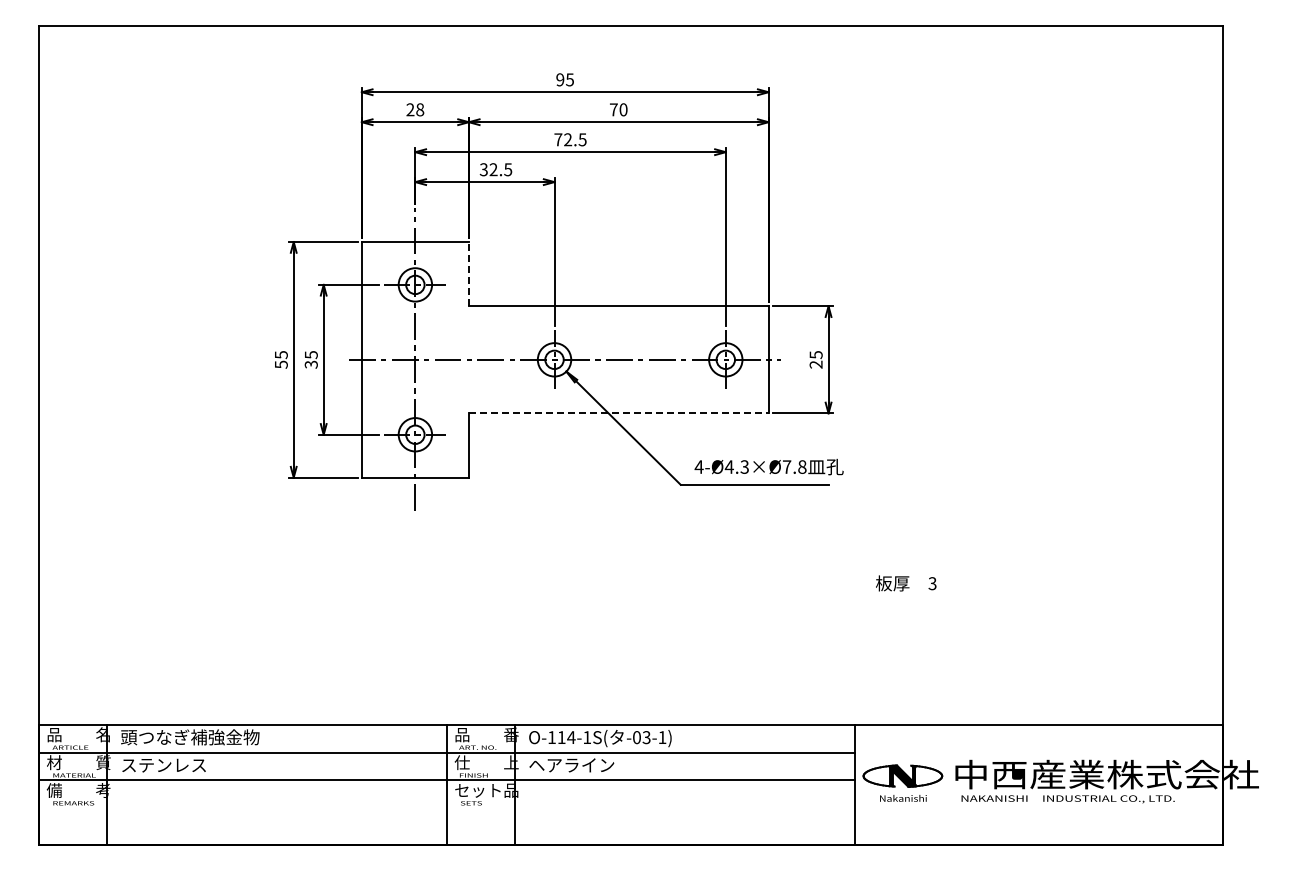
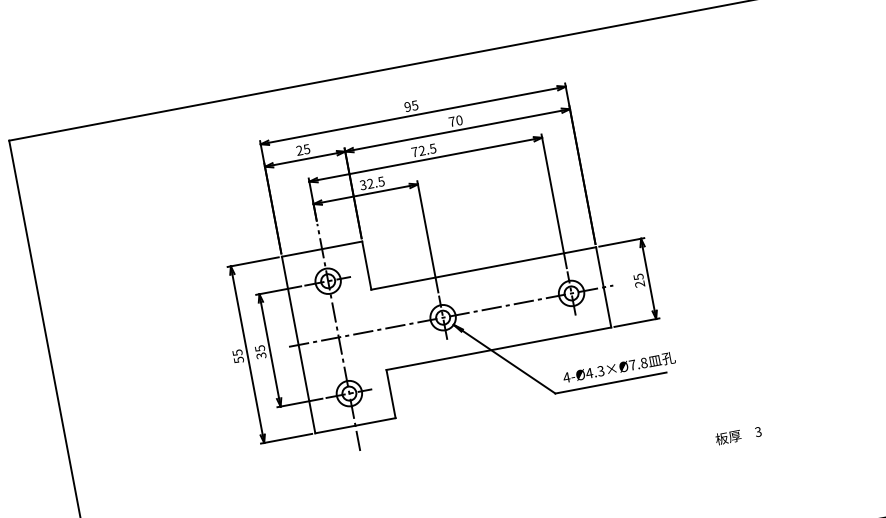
text: (420, 109) -> (307, 148), 28 -> 25
line: (468, 273) -> (366, 265), dashed -> solid
line: (618, 413) -> (498, 348), dashed -> solid

